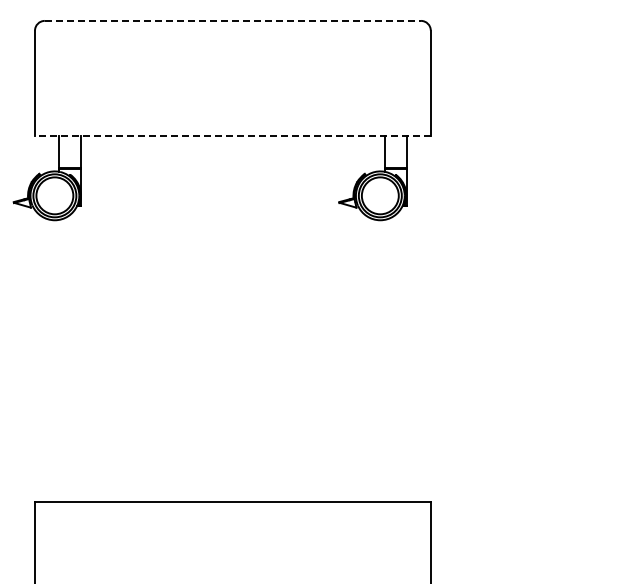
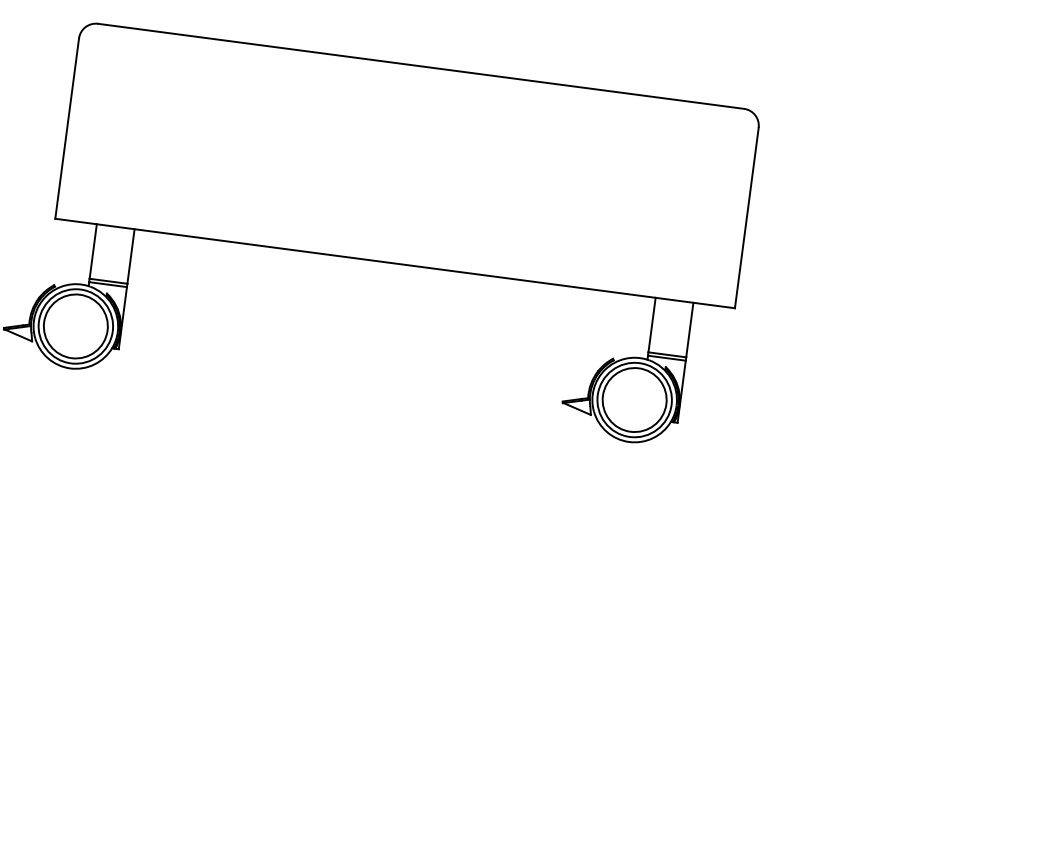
line: (233, 20) -> (422, 65), dashed -> solid
line: (232, 135) -> (394, 263), dashed -> solid

